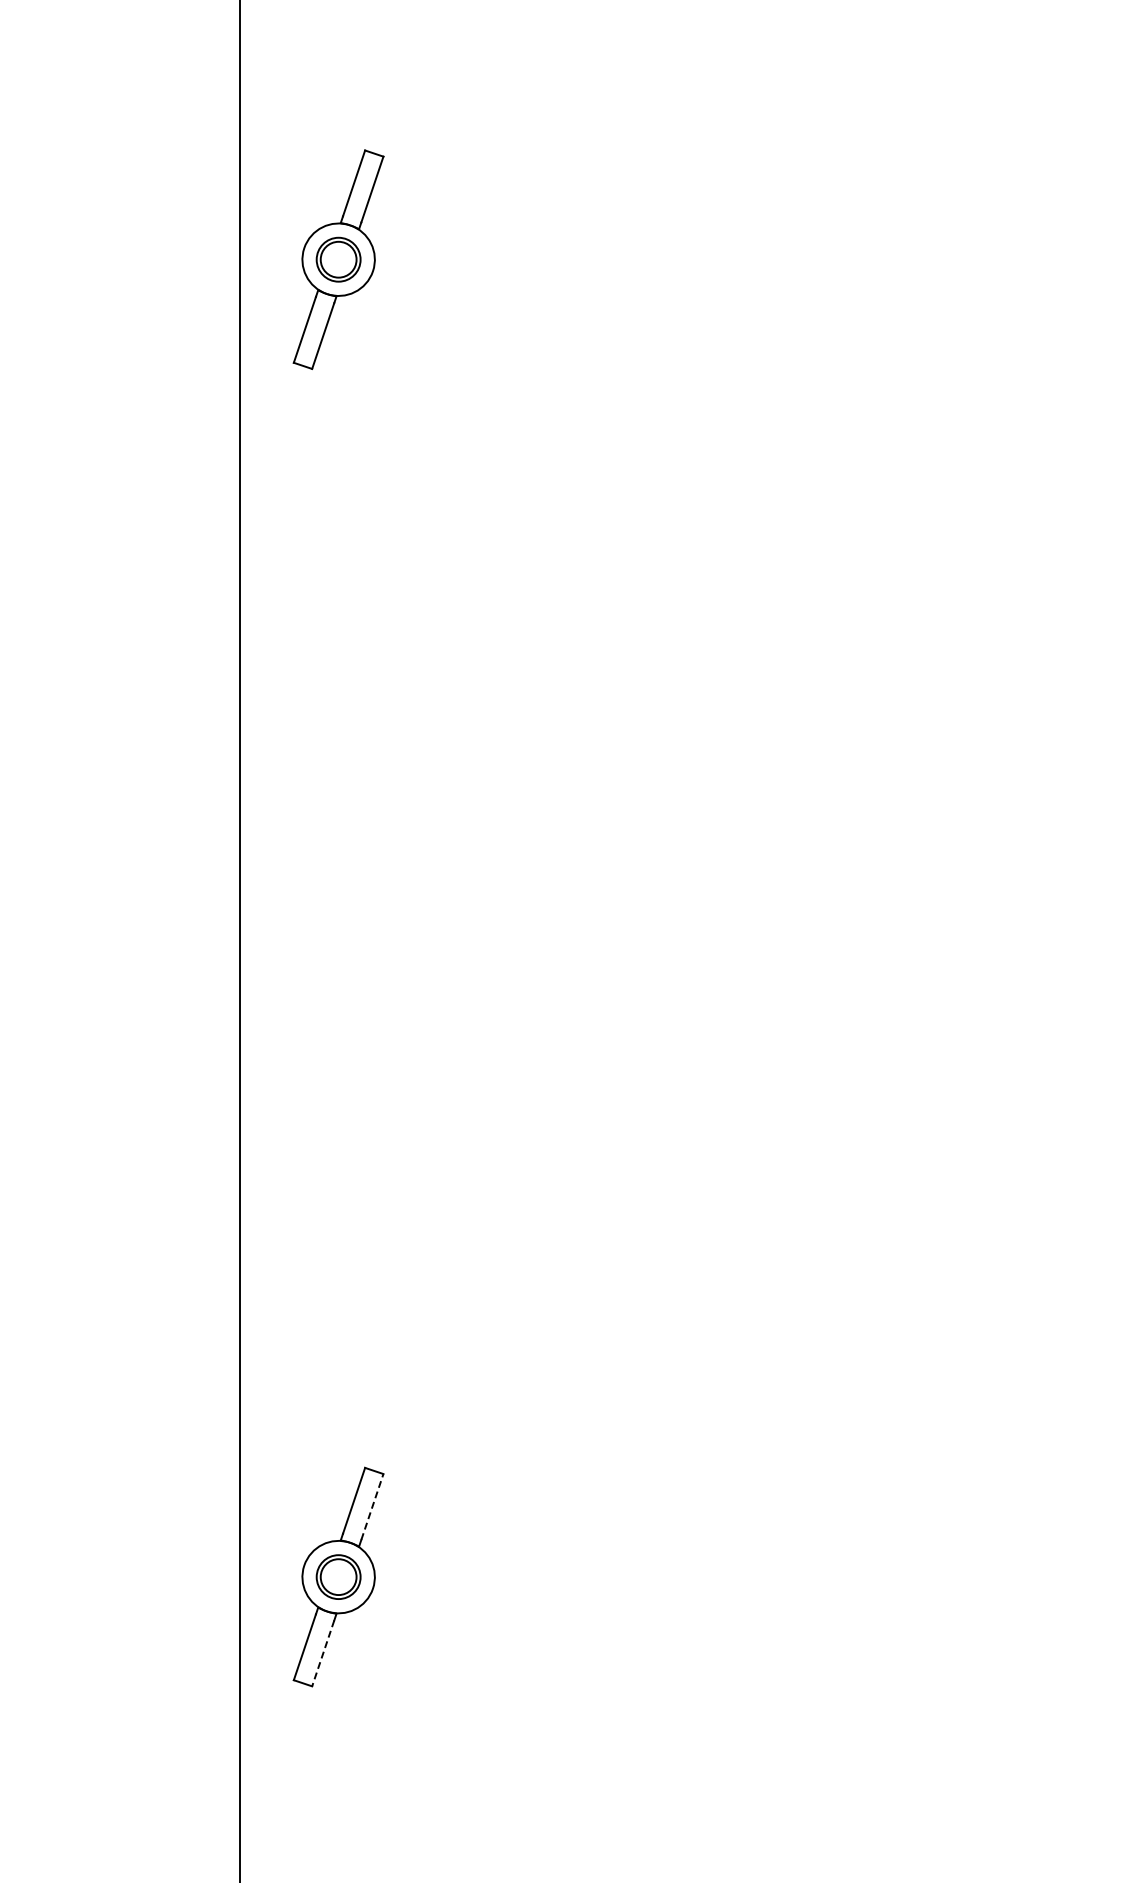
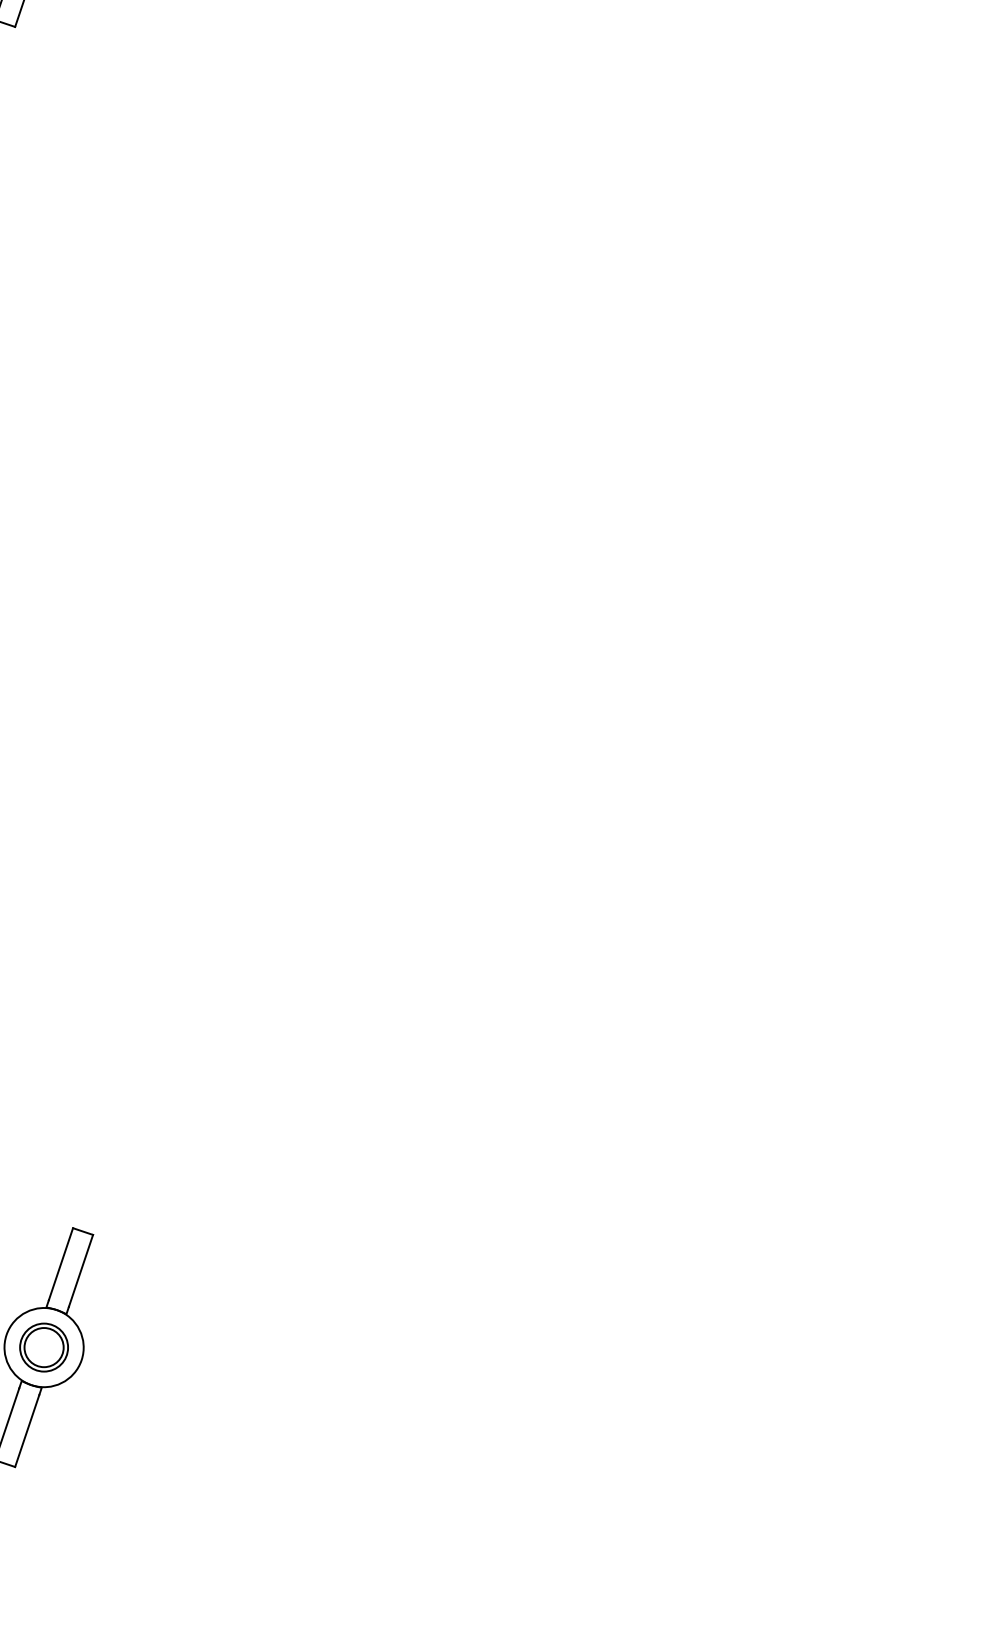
line: (372, 1506) -> (81, 1270), dashed -> solid
line: (323, 1653) -> (27, 1431), dashed -> solid

